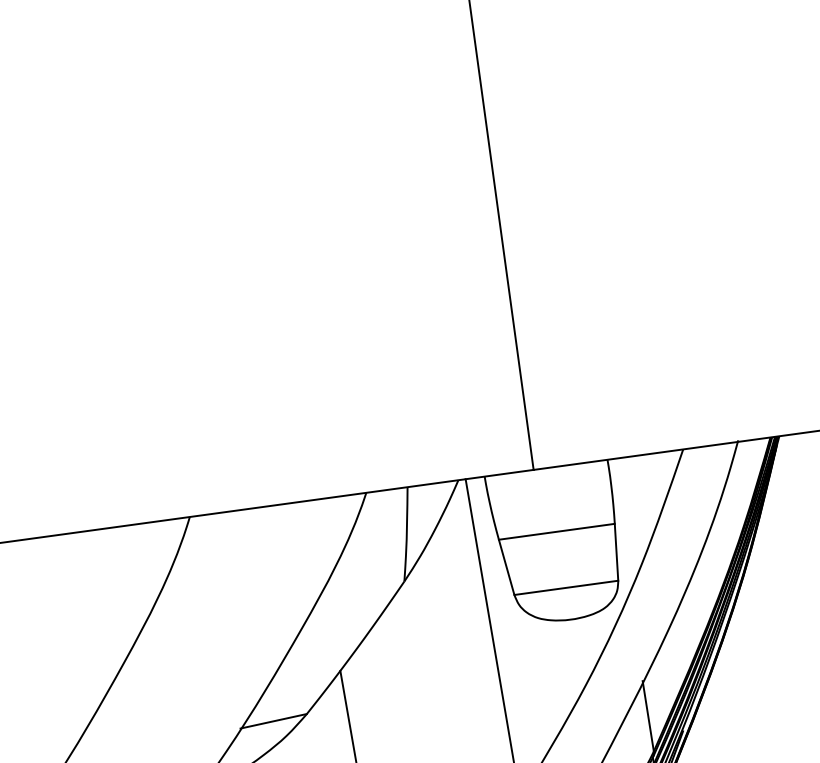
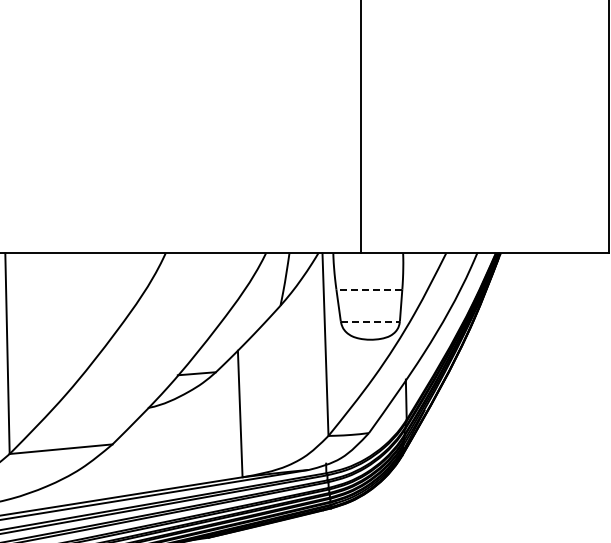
line: (557, 531) -> (369, 289), solid -> dashed
line: (566, 587) -> (370, 321), solid -> dashed

